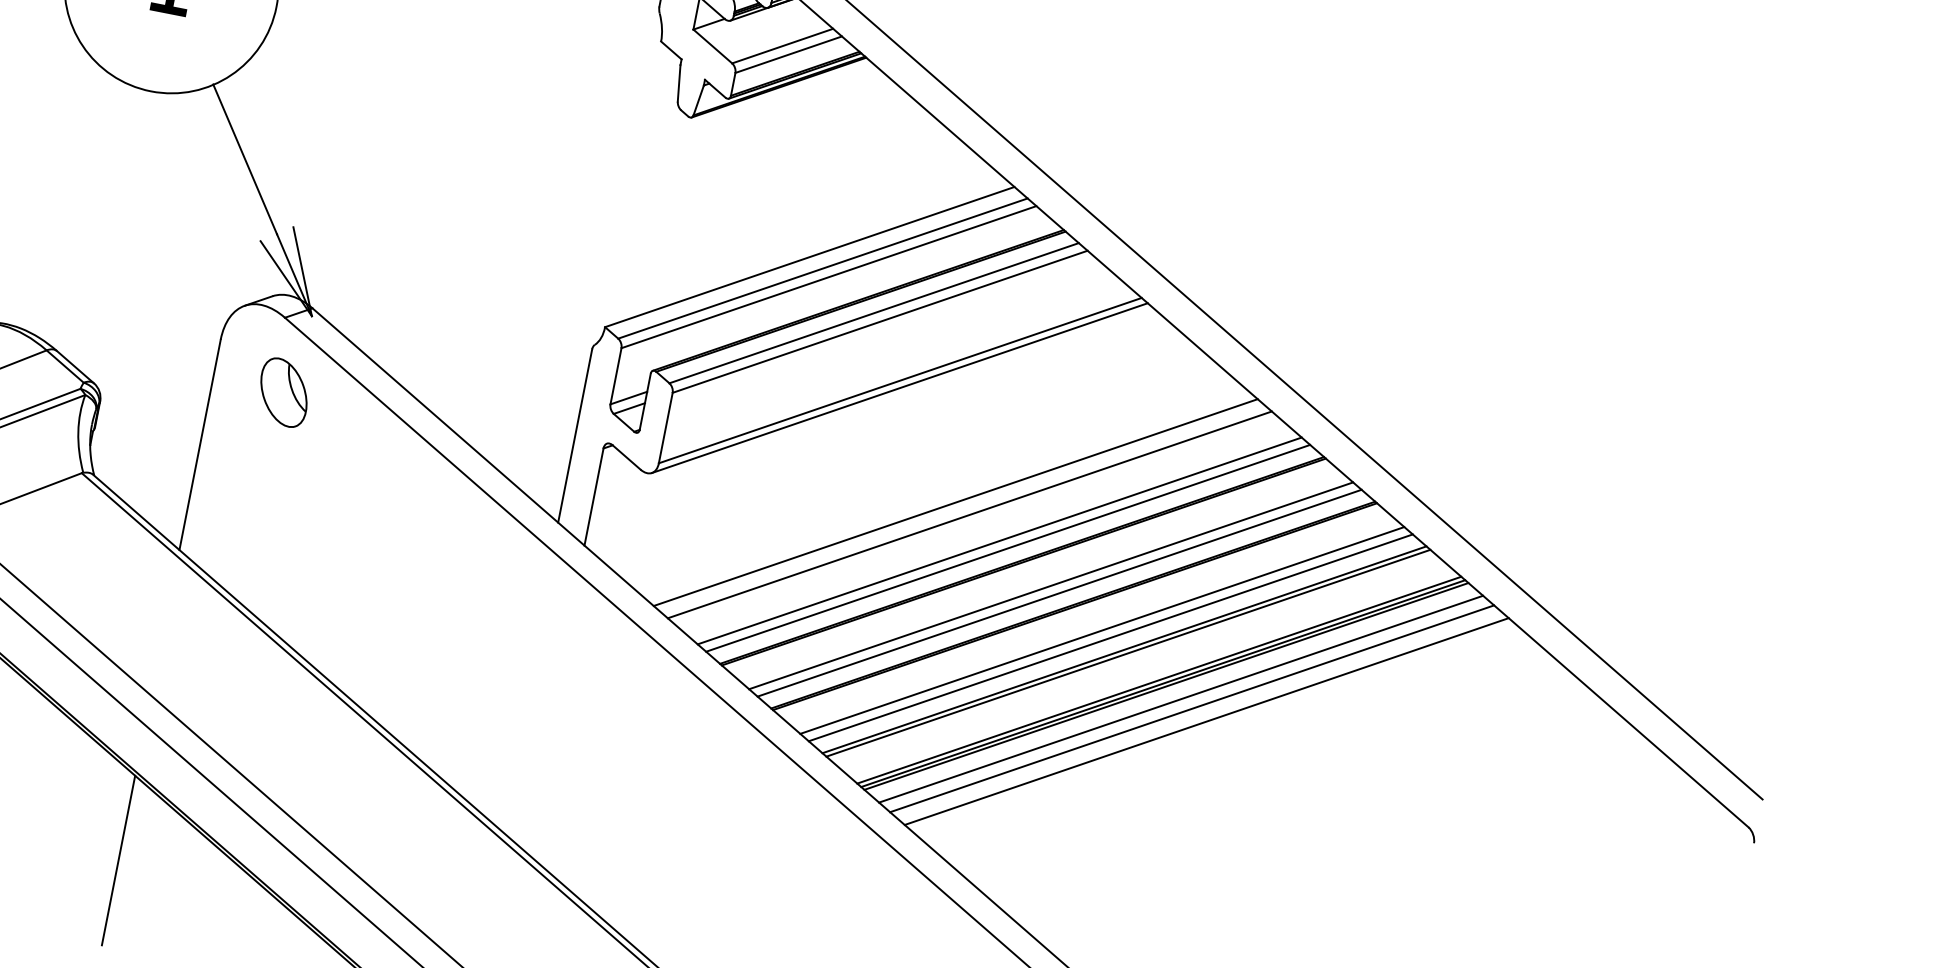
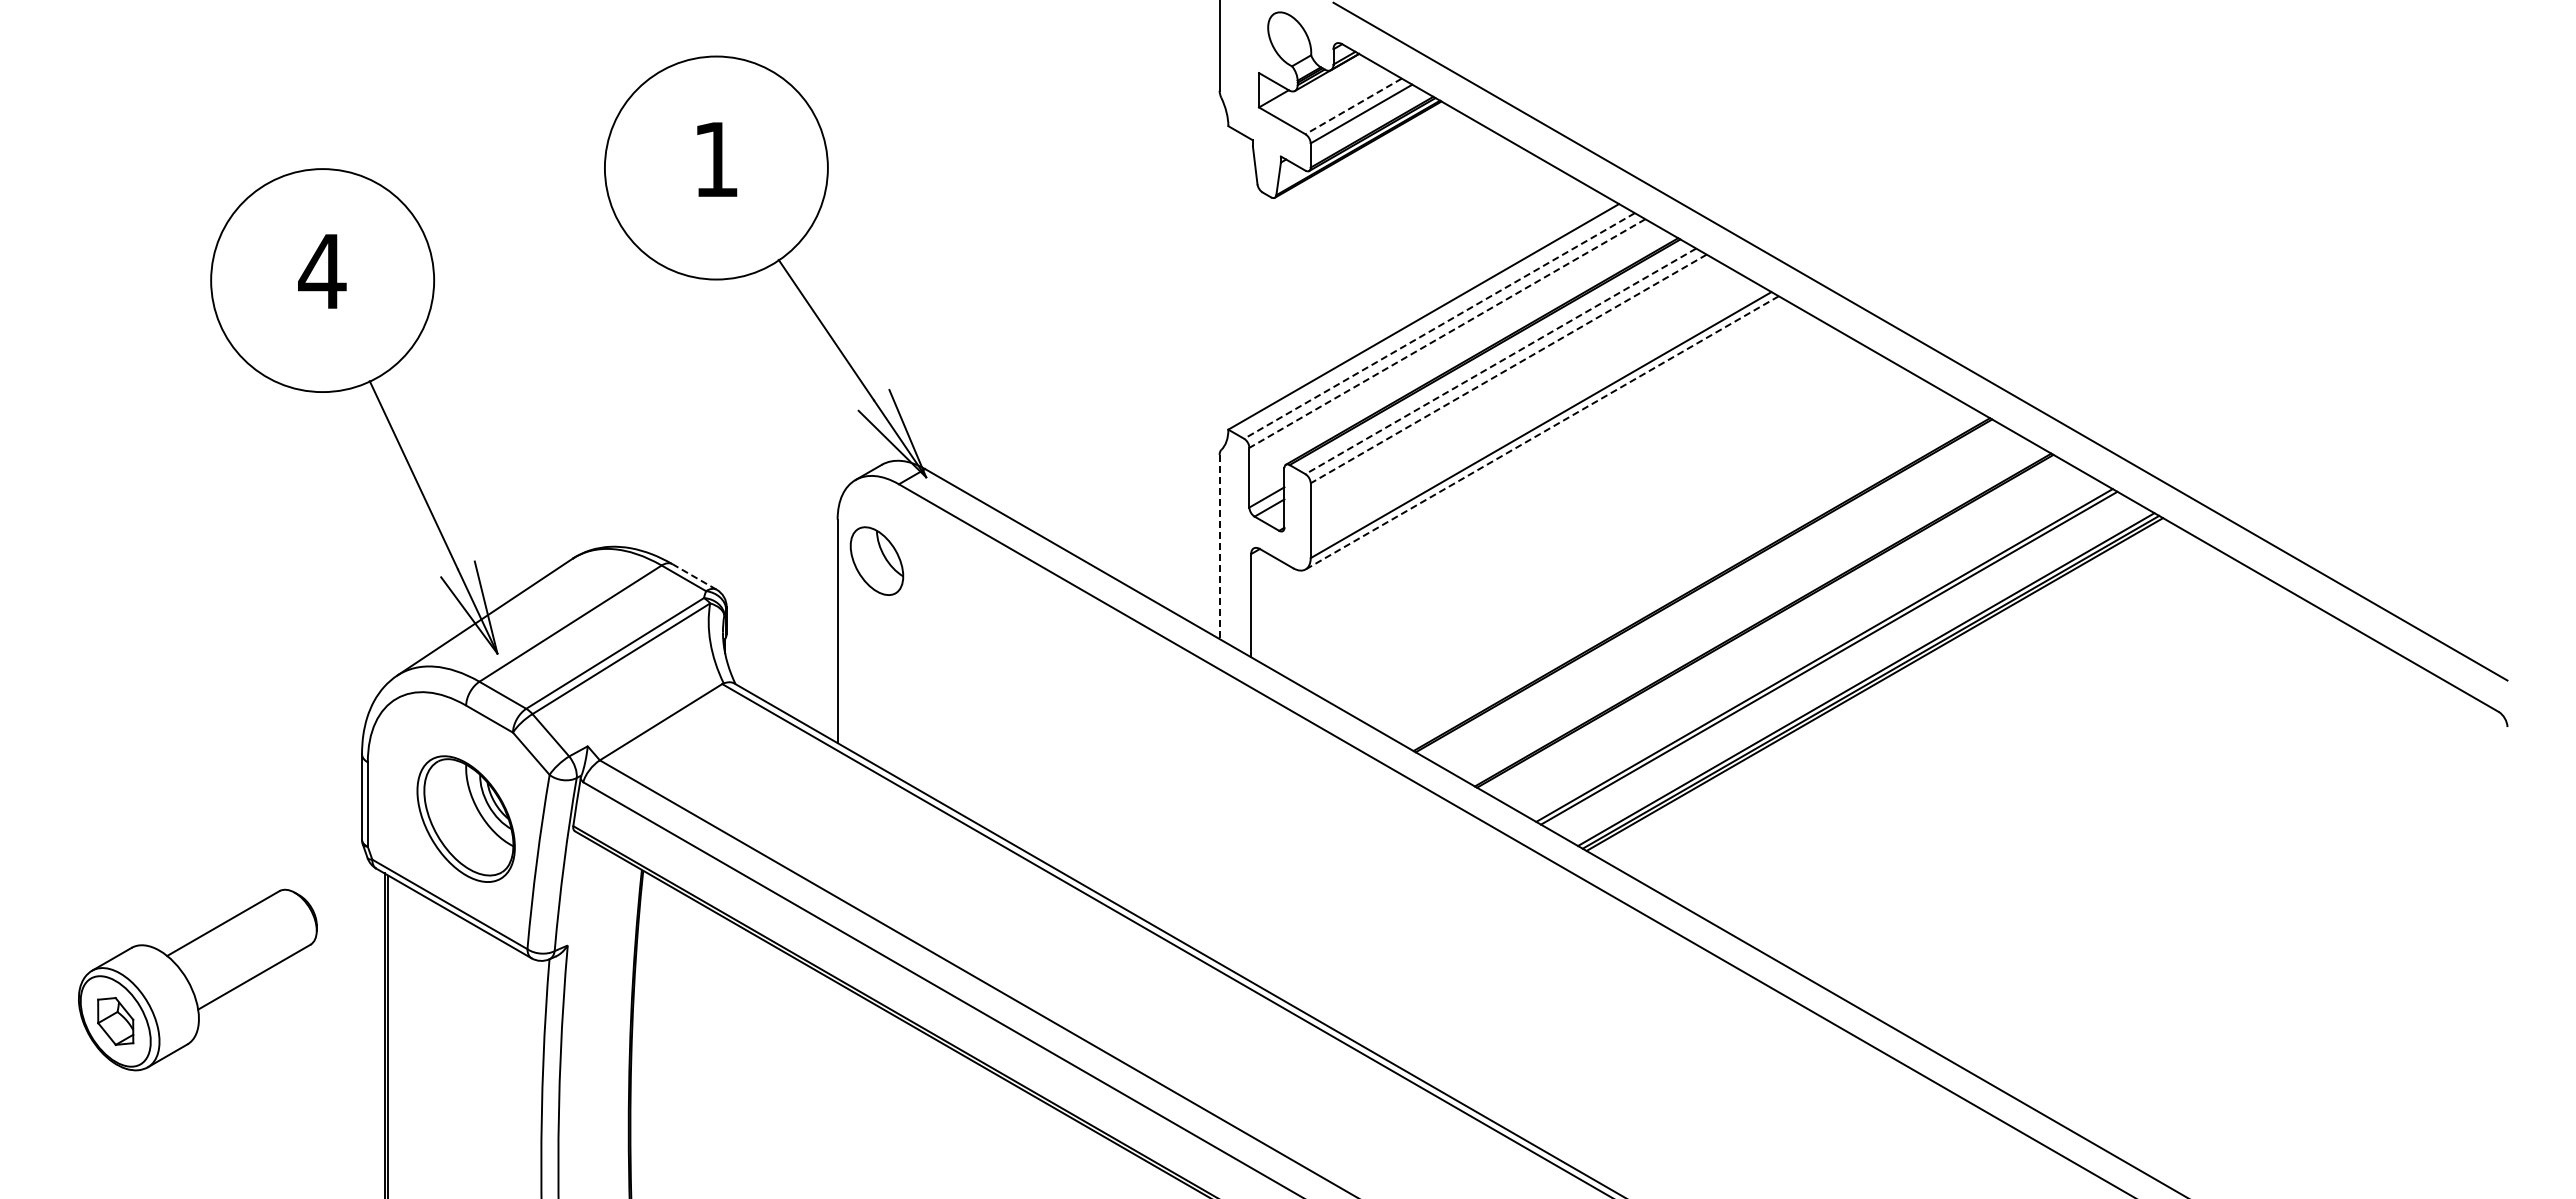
line: (782, 46) -> (1353, 106), solid -> dashed
line: (823, 268) -> (1439, 325), solid -> dashed
line: (829, 277) -> (1447, 333), solid -> dashed
line: (873, 313) -> (1500, 361), solid -> dashed
line: (880, 321) -> (1508, 368), solid -> dashed
line: (75, 366) -> (694, 576), solid -> dashed
line: (899, 388) -> (1541, 433), solid -> dashed
part: (283, 391) -> (876, 560), moved
line: (574, 436) -> (1219, 547), solid -> dashed
line: (955, 502) -> (1622, 538), removed
line: (970, 514) -> (1639, 548), removed
line: (999, 540) -> (1674, 568), removed
line: (1007, 547) -> (1684, 574), removed
line: (1051, 585) -> (1736, 604), removed
line: (1059, 593) -> (1746, 610), removed
line: (1101, 629) -> (1797, 639), removed
line: (1110, 637) -> (1807, 645), removed
line: (1181, 699) -> (1892, 694), removed
line: (1192, 708) -> (1905, 701), removed
line: (1206, 721) -> (1922, 712), removed
line: (118, 860) -> (837, 1072), removed

